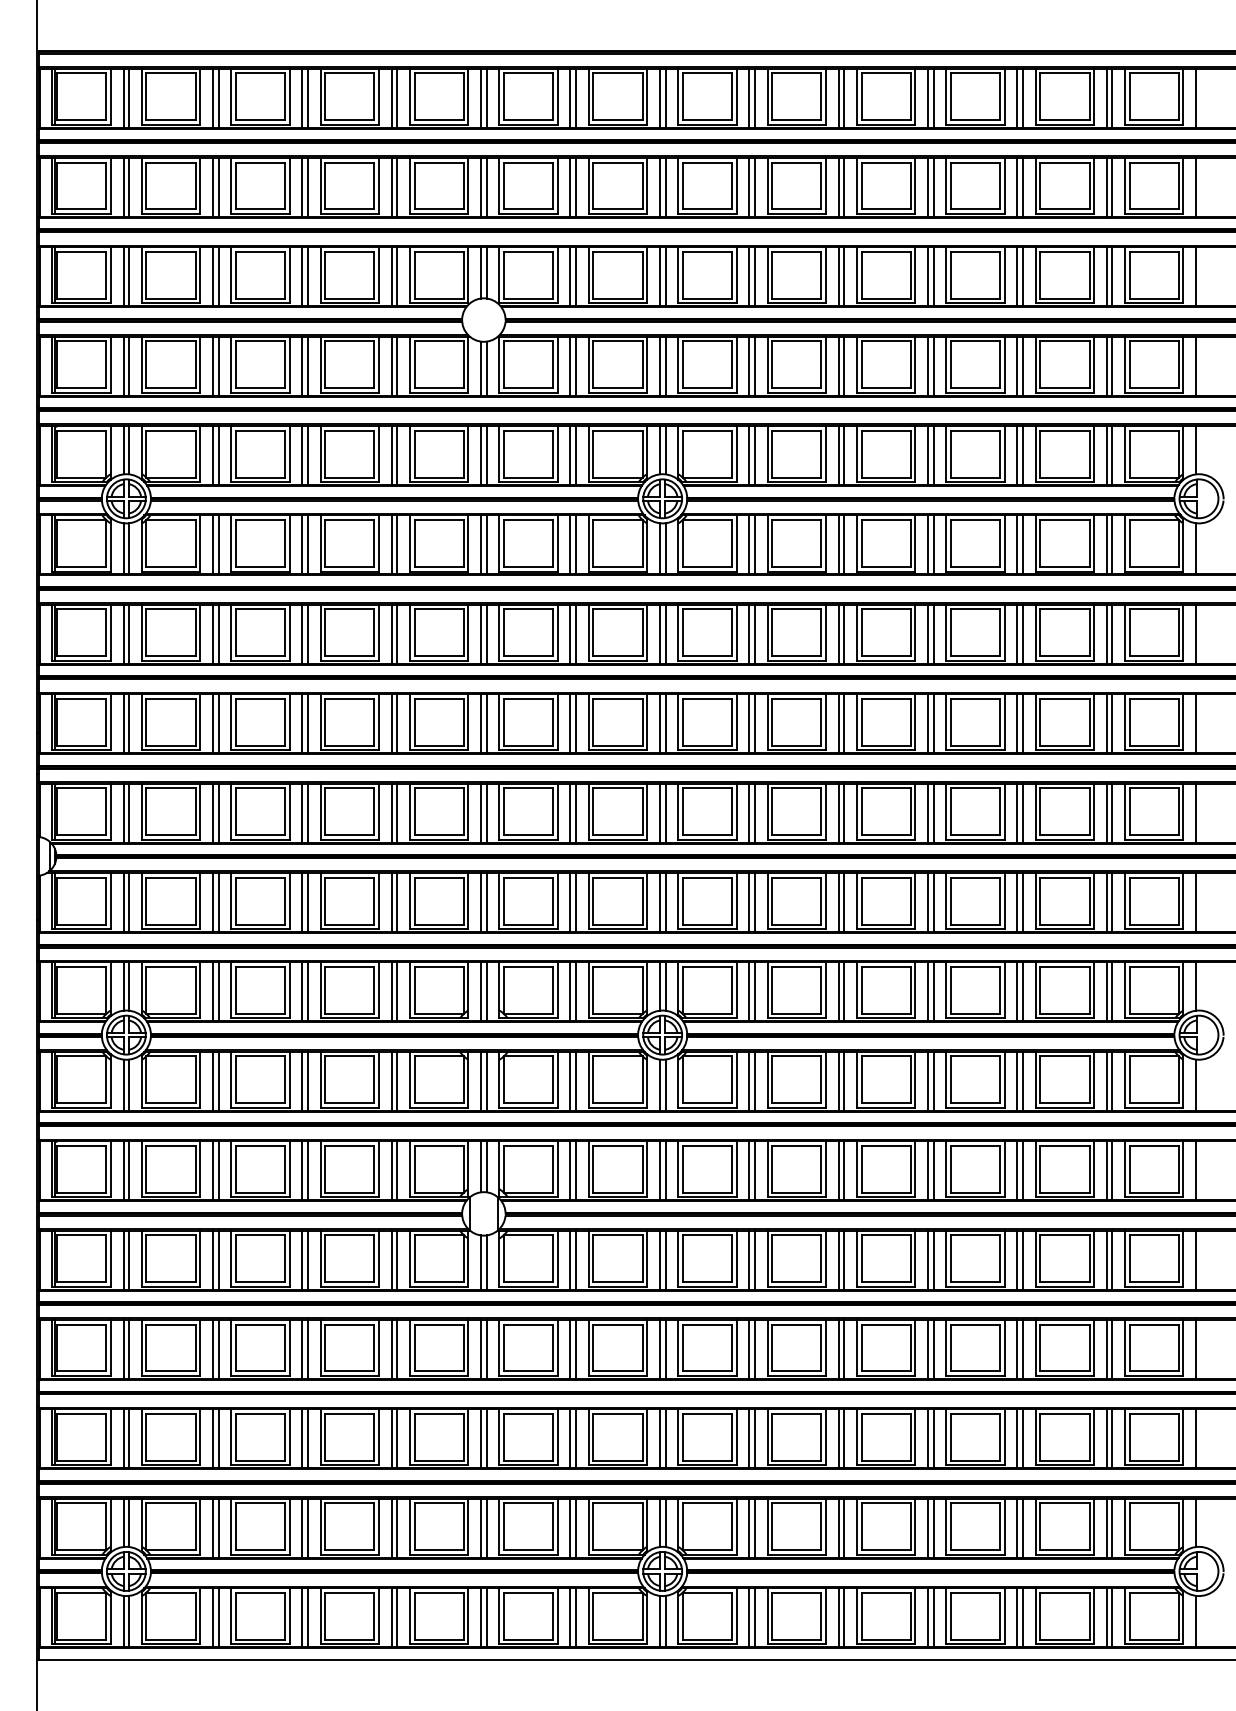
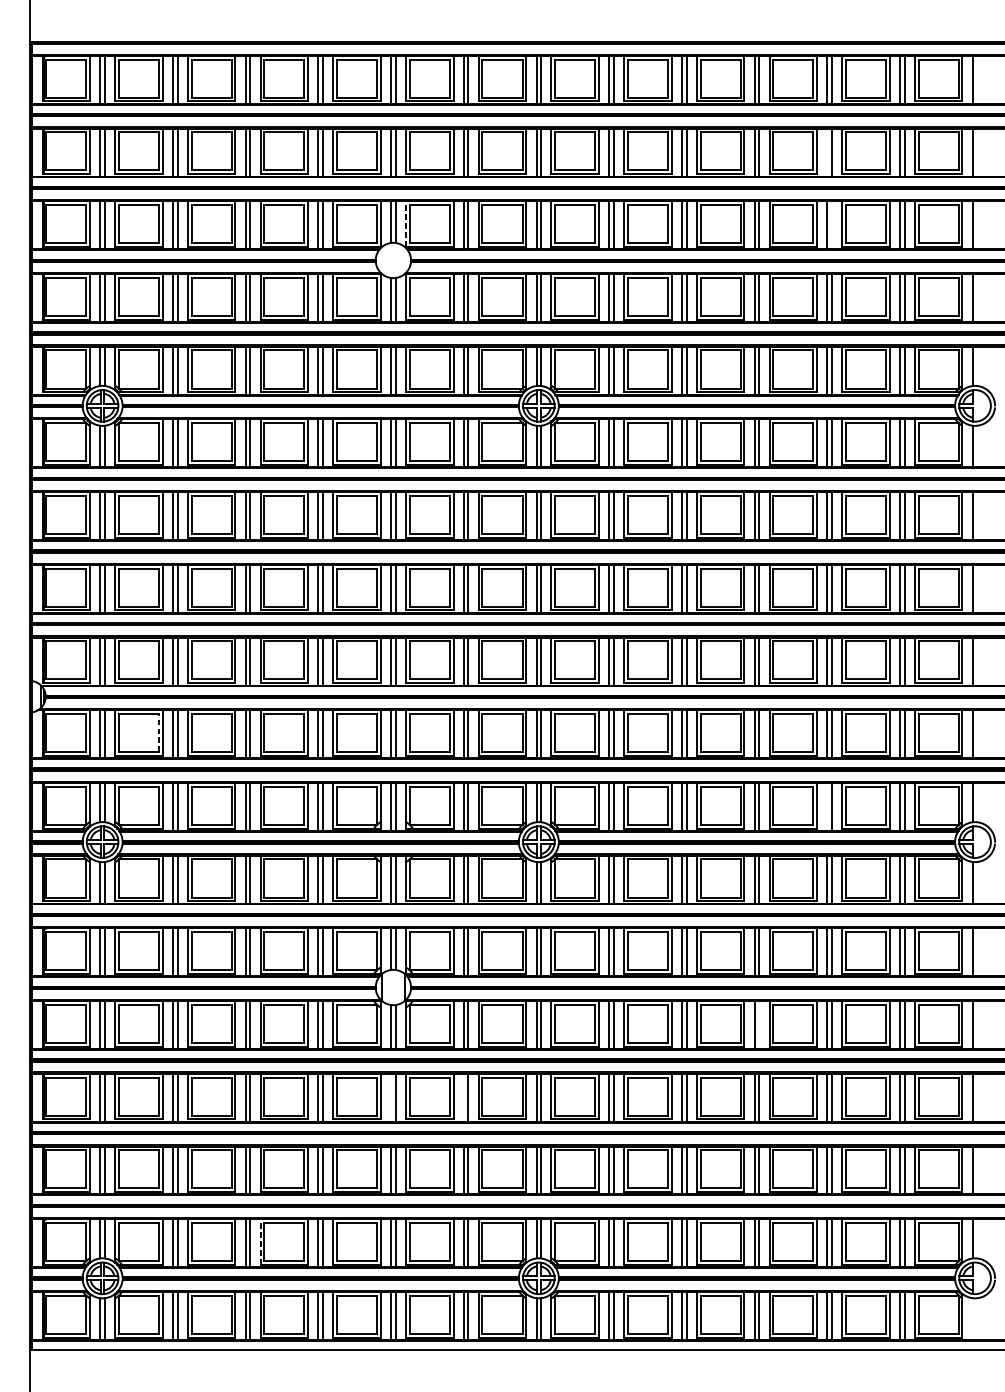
line: (1017, 186) -> (827, 151), removed
line: (499, 274) -> (406, 223), solid -> dashed
line: (1023, 276) -> (832, 225), removed
line: (195, 900) -> (158, 732), solid -> dashed
line: (1017, 991) -> (827, 806), removed
line: (933, 1259) -> (759, 1024), removed
line: (481, 1348) -> (391, 1097), removed
line: (570, 1348) -> (463, 1097), removed
line: (320, 1526) -> (260, 1241), solid -> dashed
line: (1196, 1621) -> (973, 1319), removed

